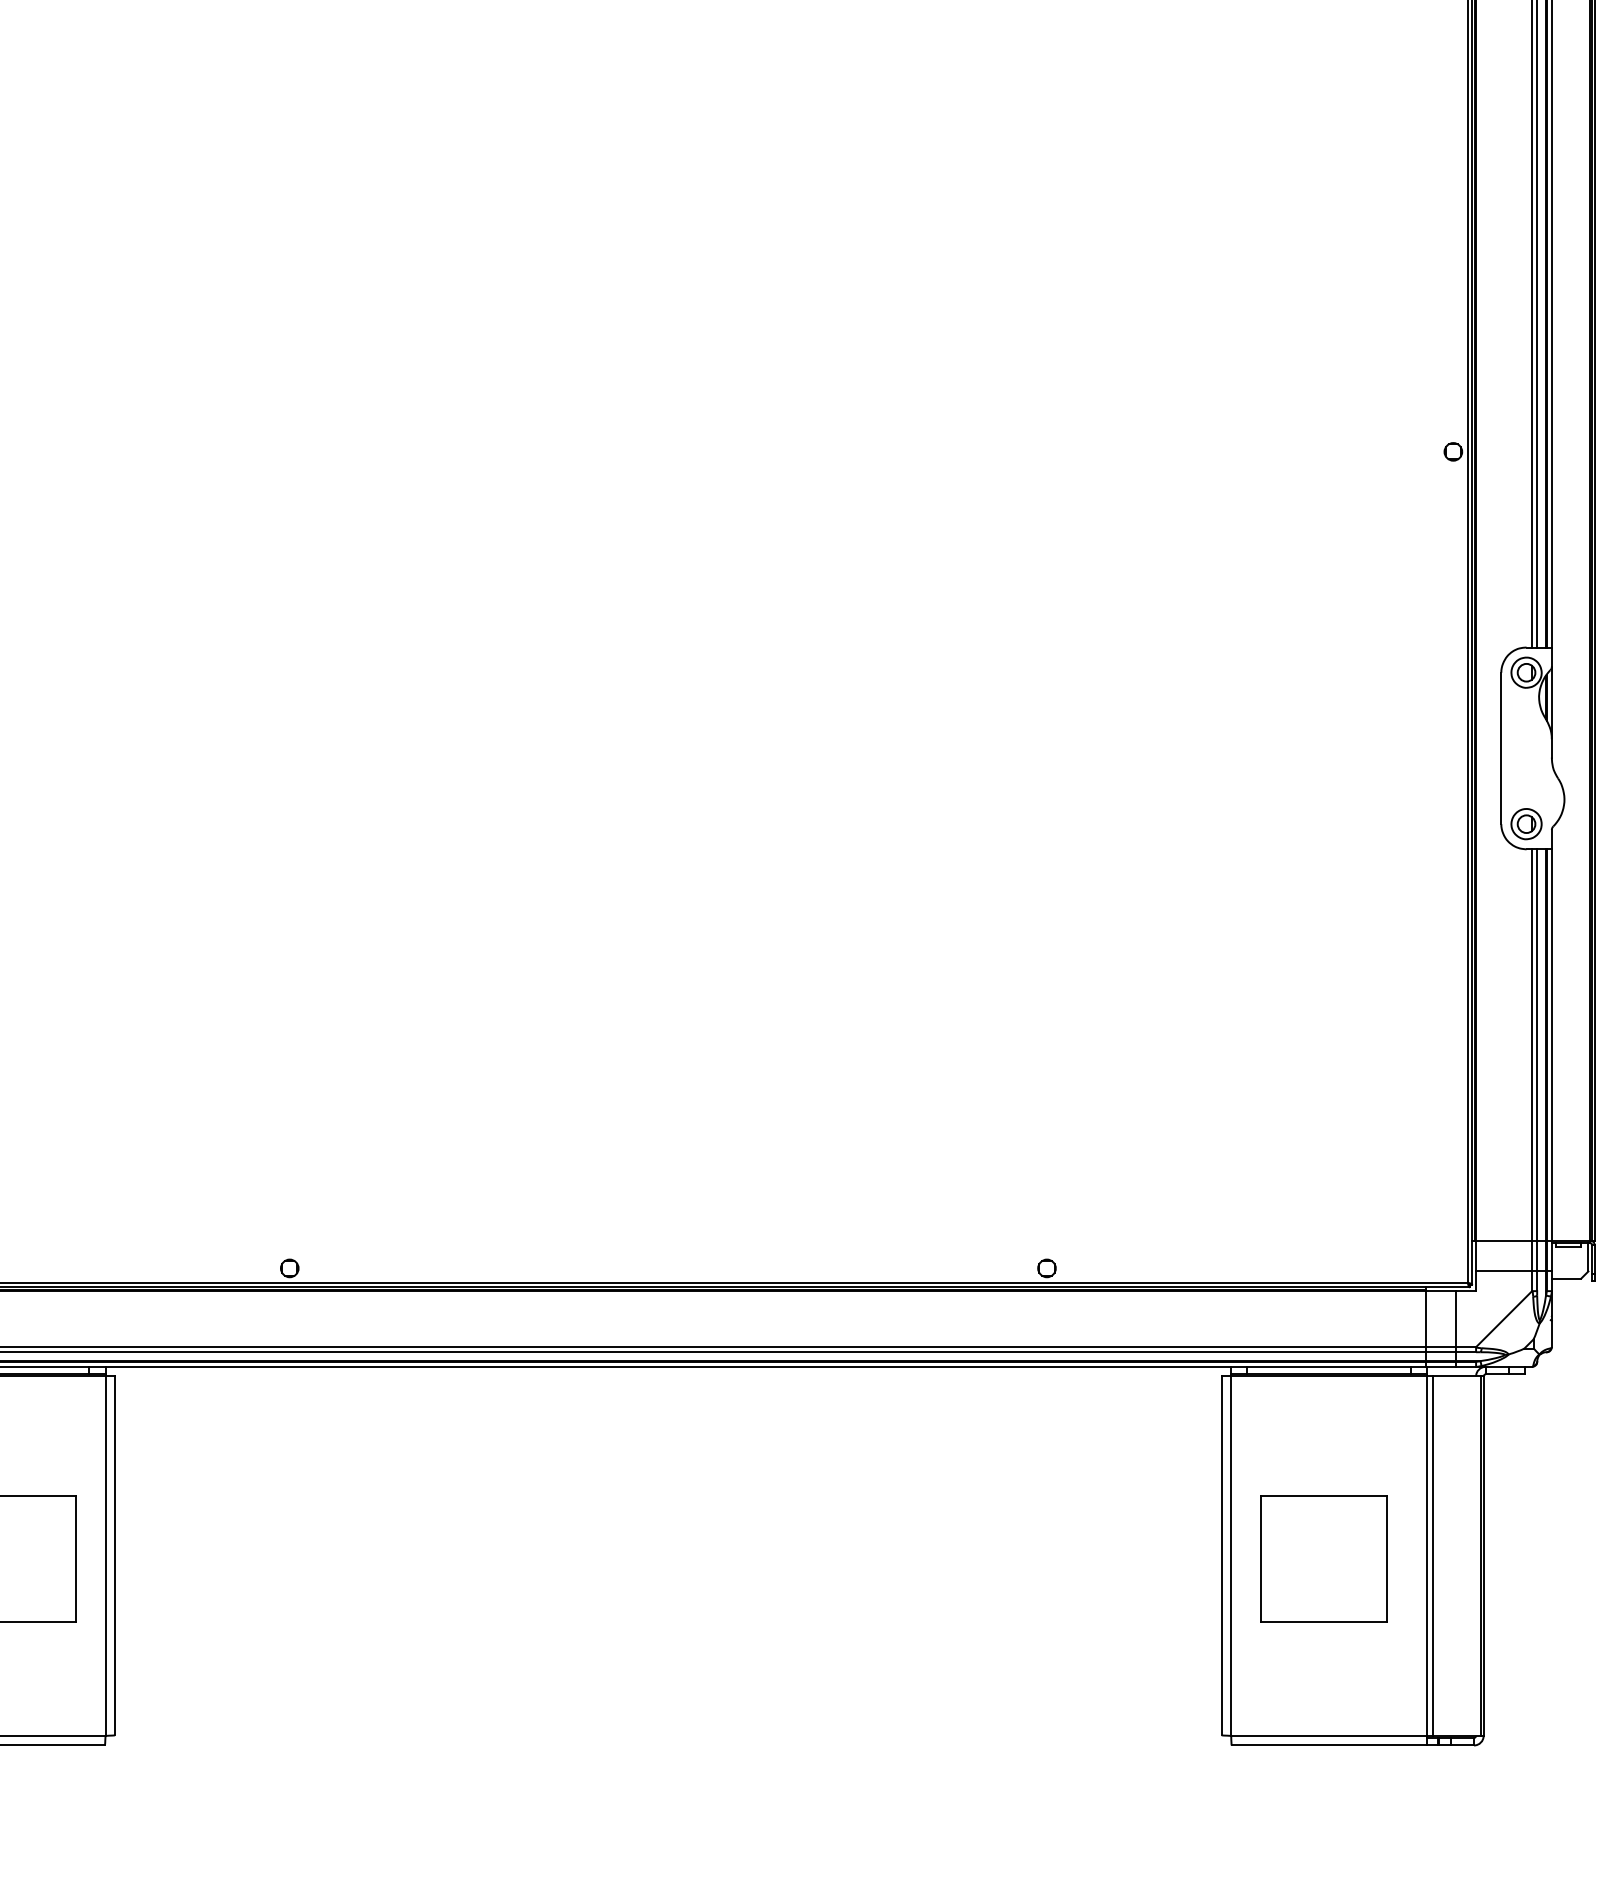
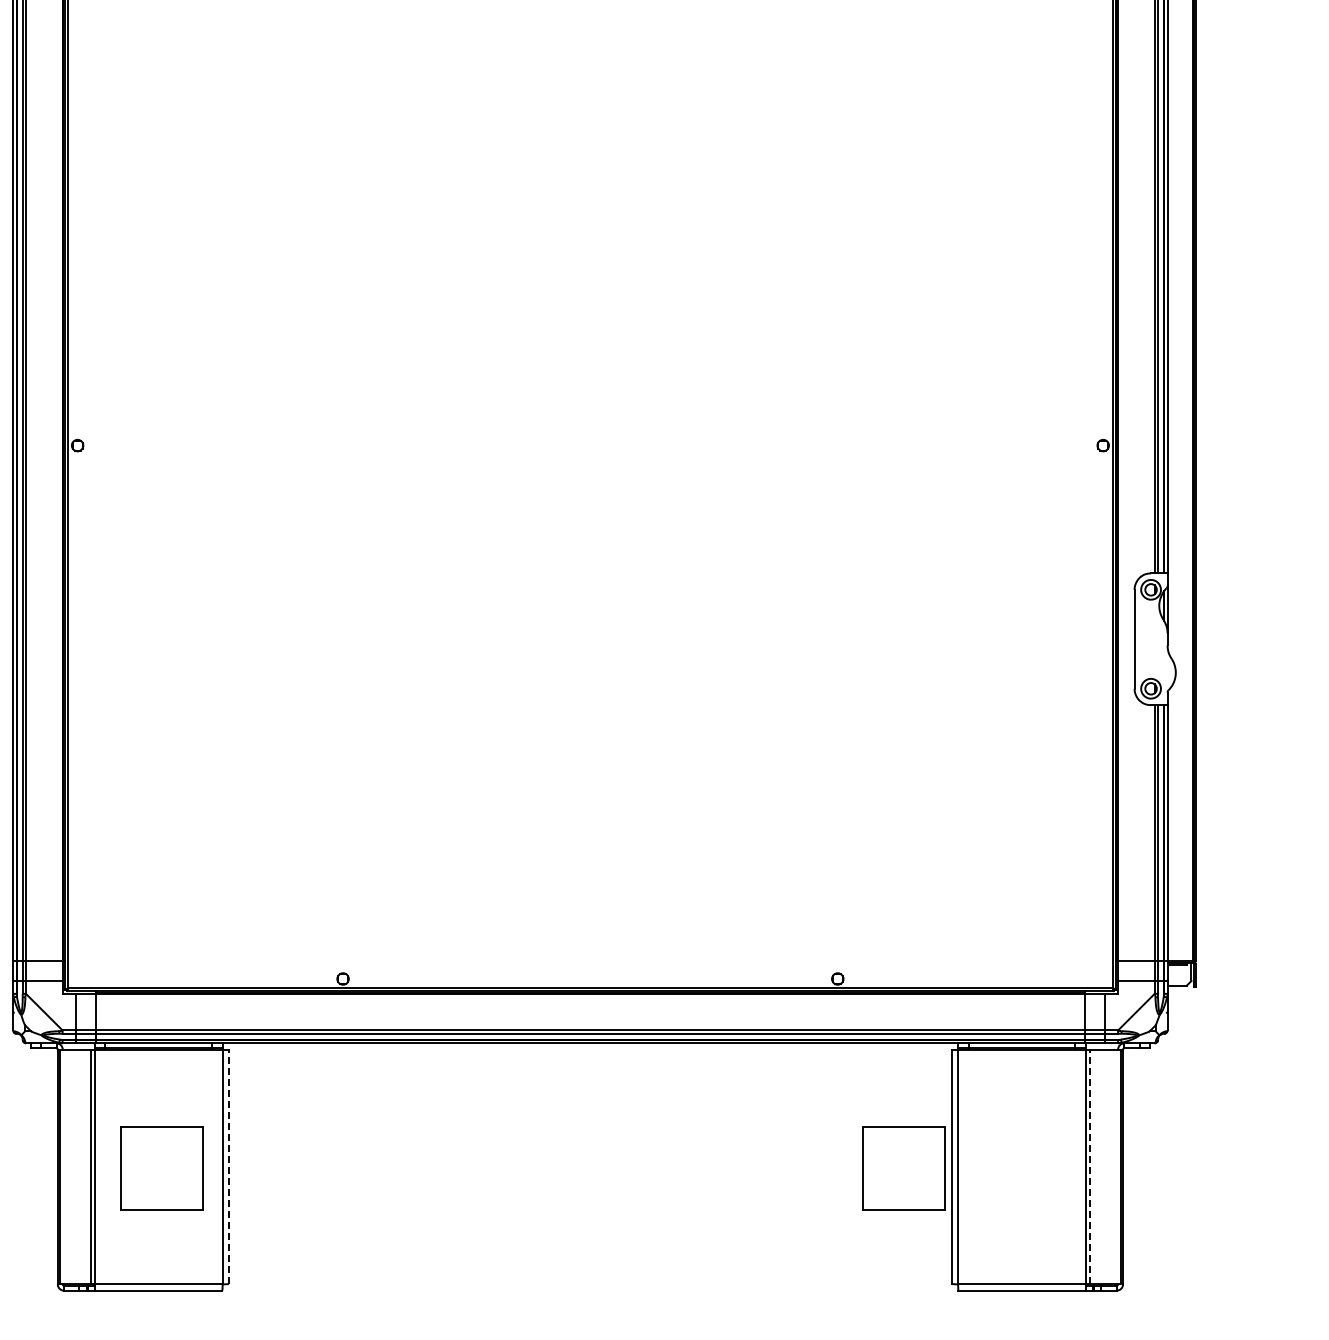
line: (114, 1555) -> (228, 1166), solid -> dashed
line: (1433, 1555) -> (1090, 1166), solid -> dashed
part: (1323, 1558) -> (903, 1168), moved

